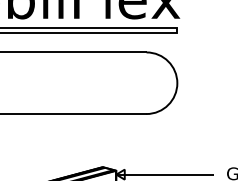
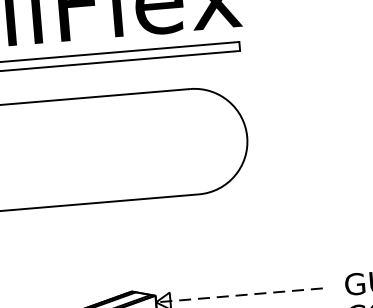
line: (165, 174) -> (240, 295), solid -> dashed

